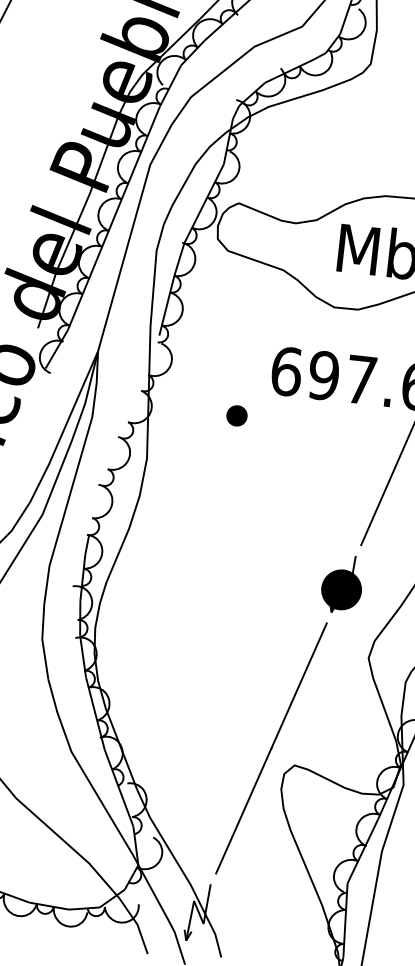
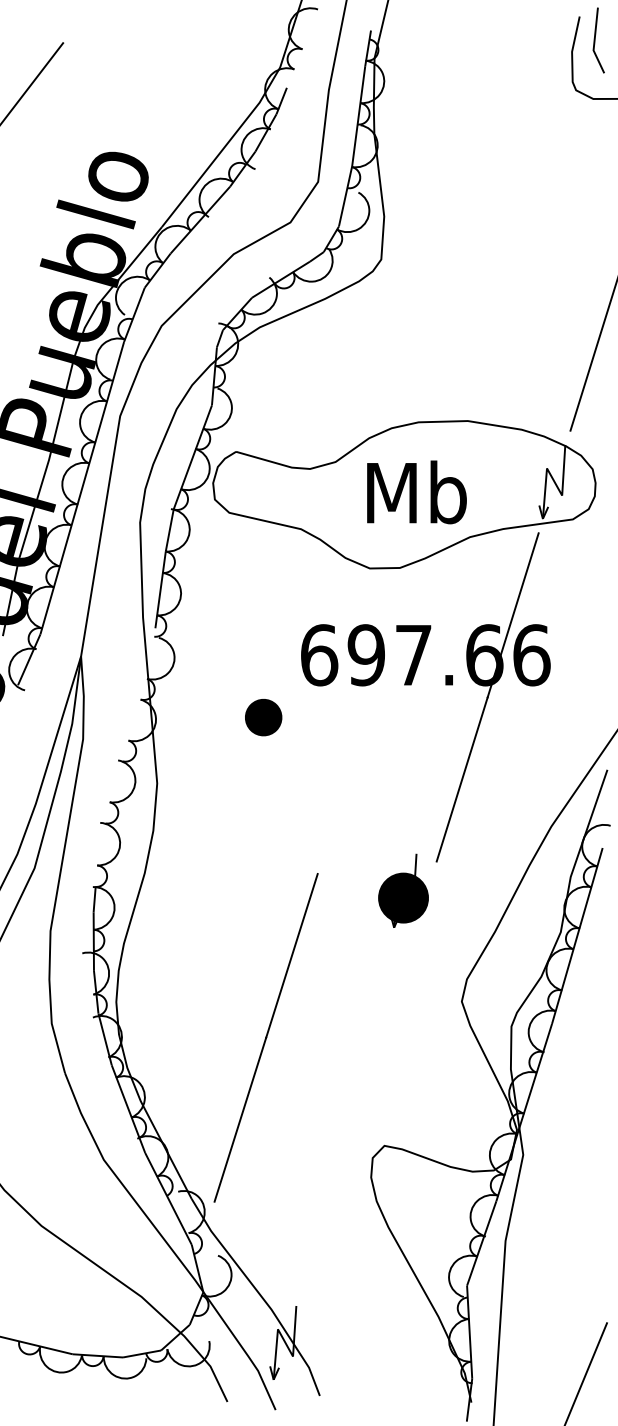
part: (236, 415) -> (263, 717), size x1.4
part: (342, 583) -> (403, 890), moved
line: (270, 748) -> (265, 1037), moved

